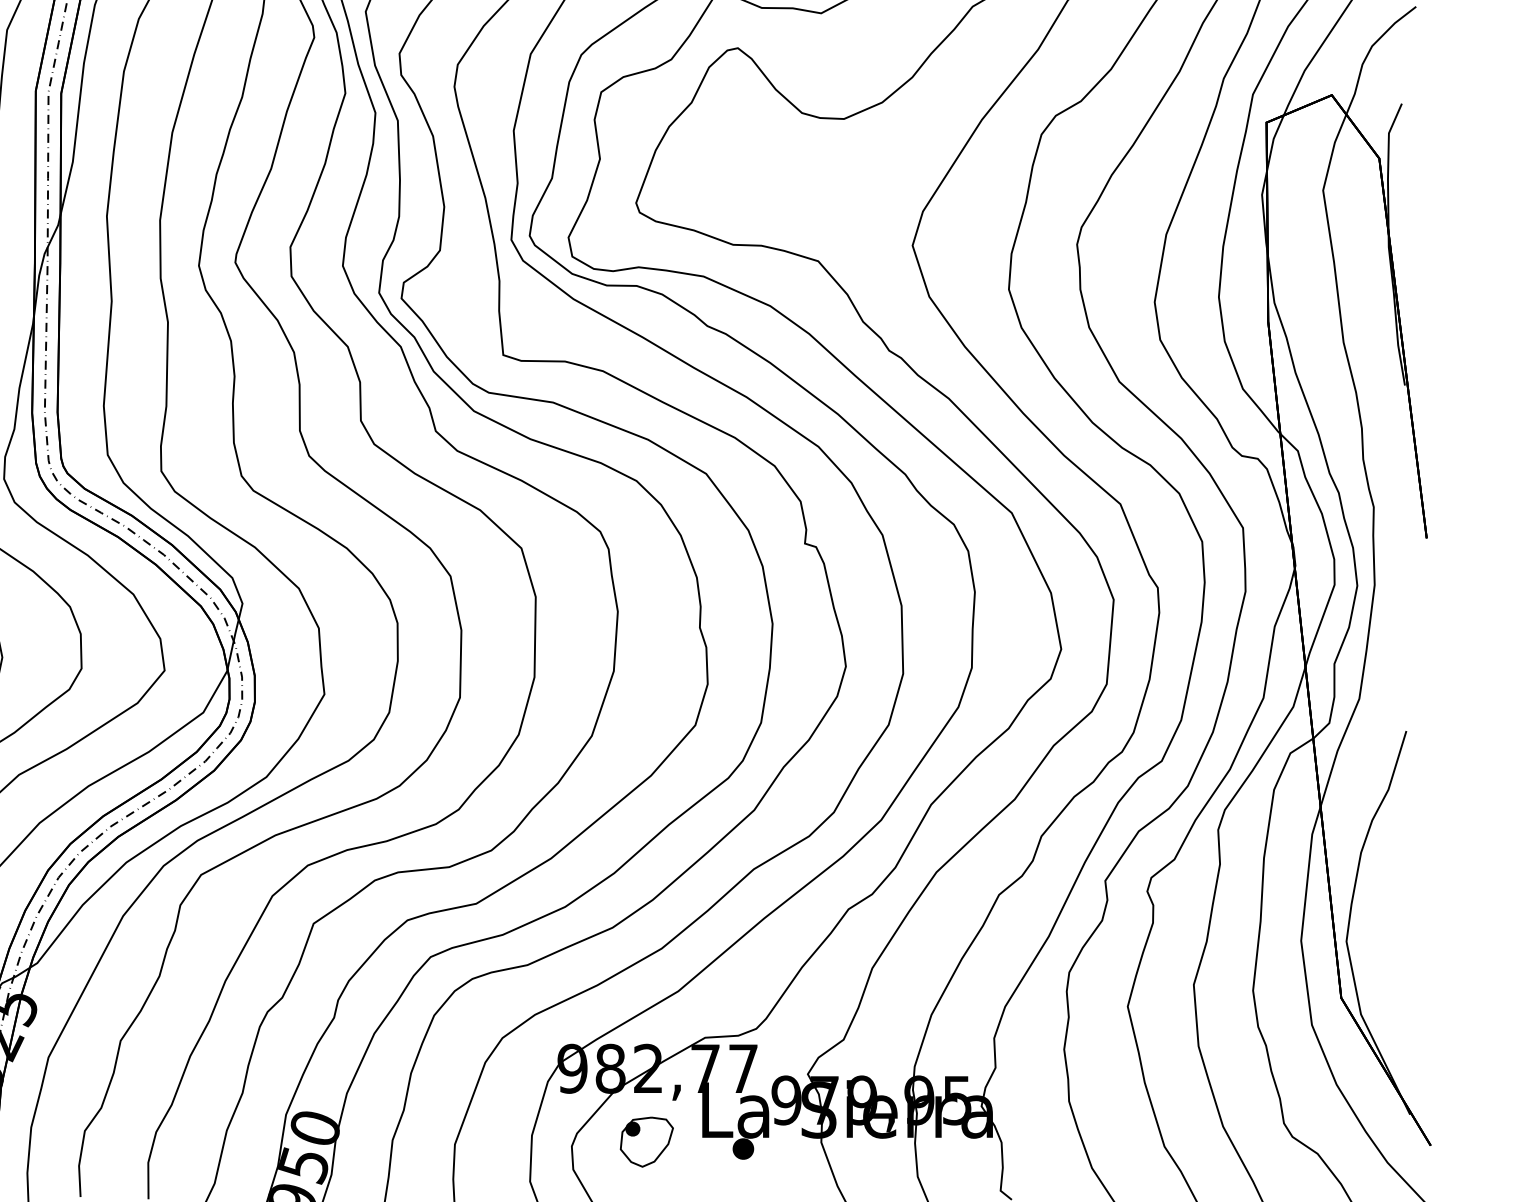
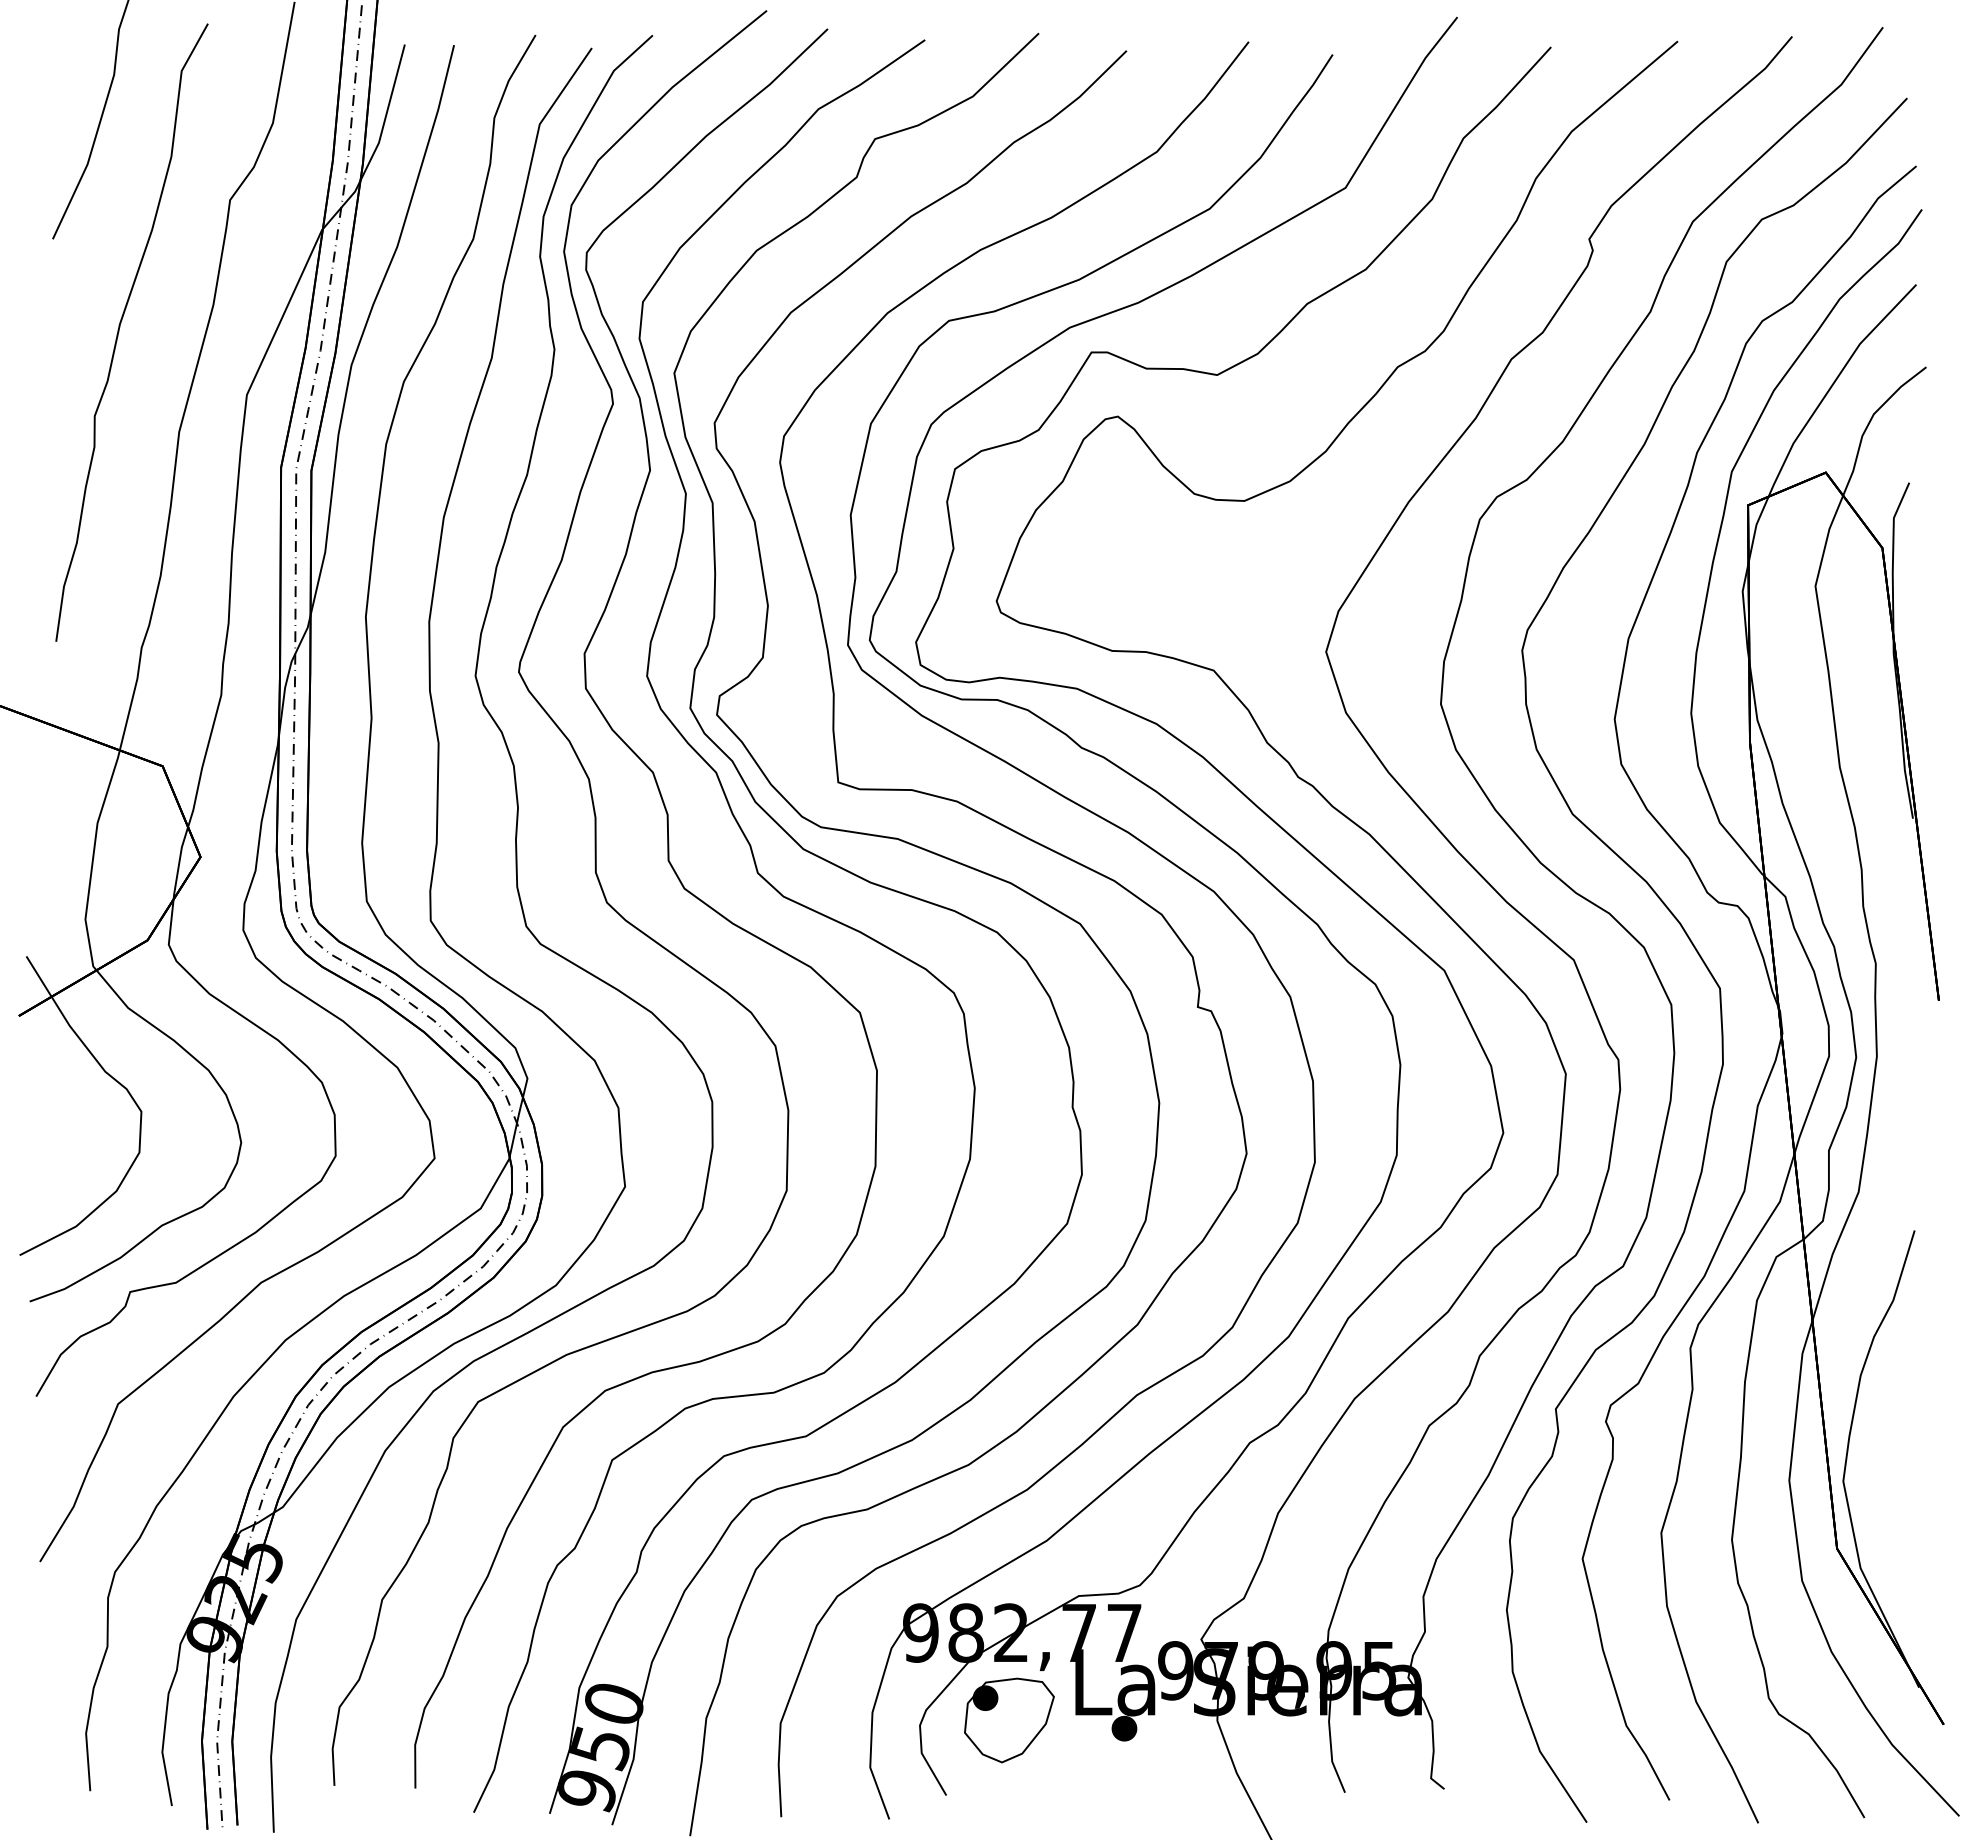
part: (646, 1142) -> (1009, 1720), size x1.43

